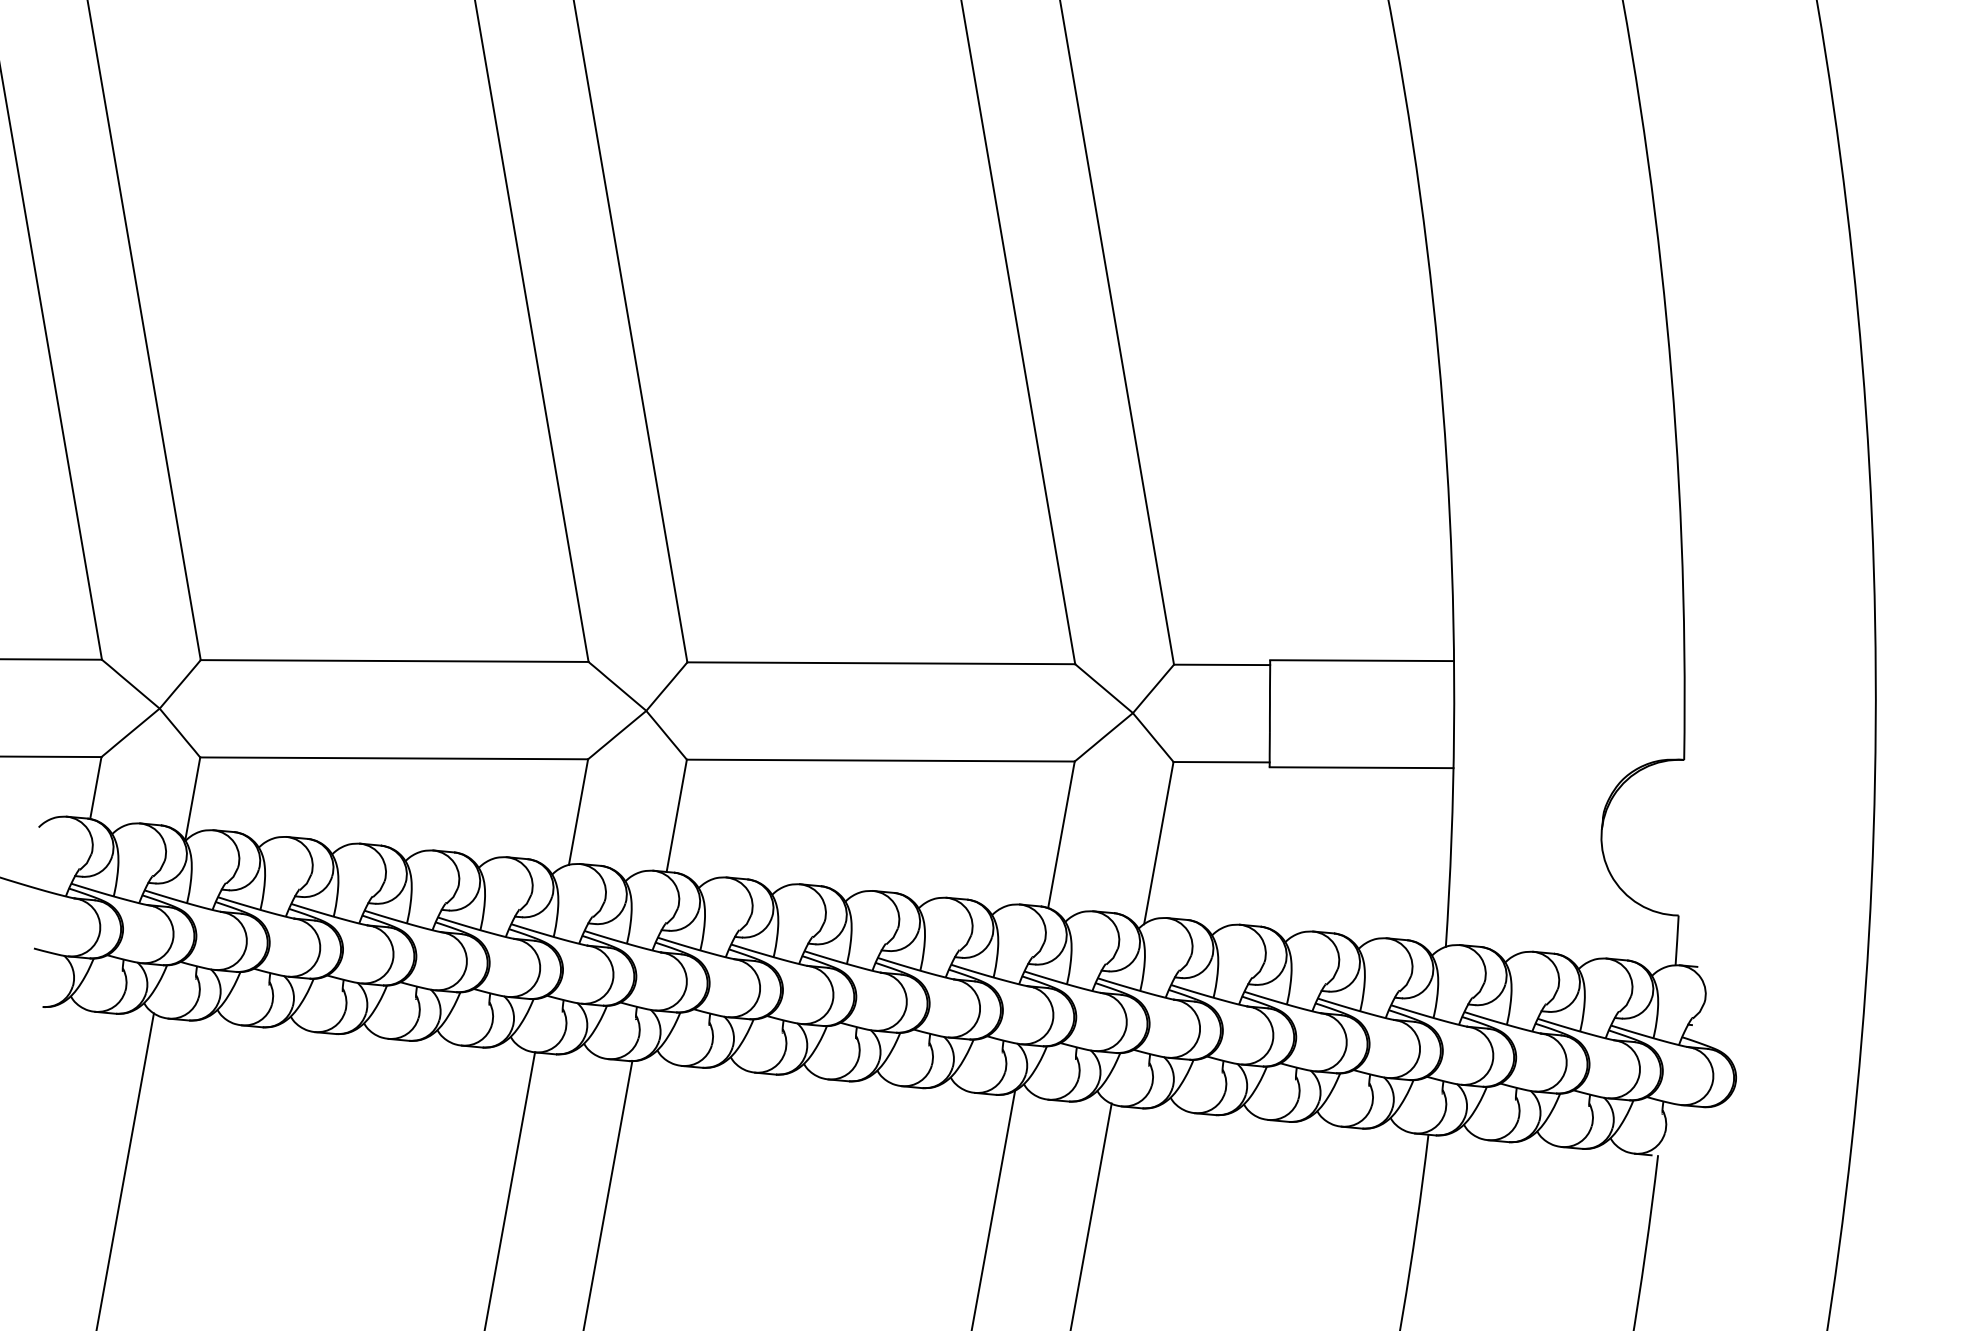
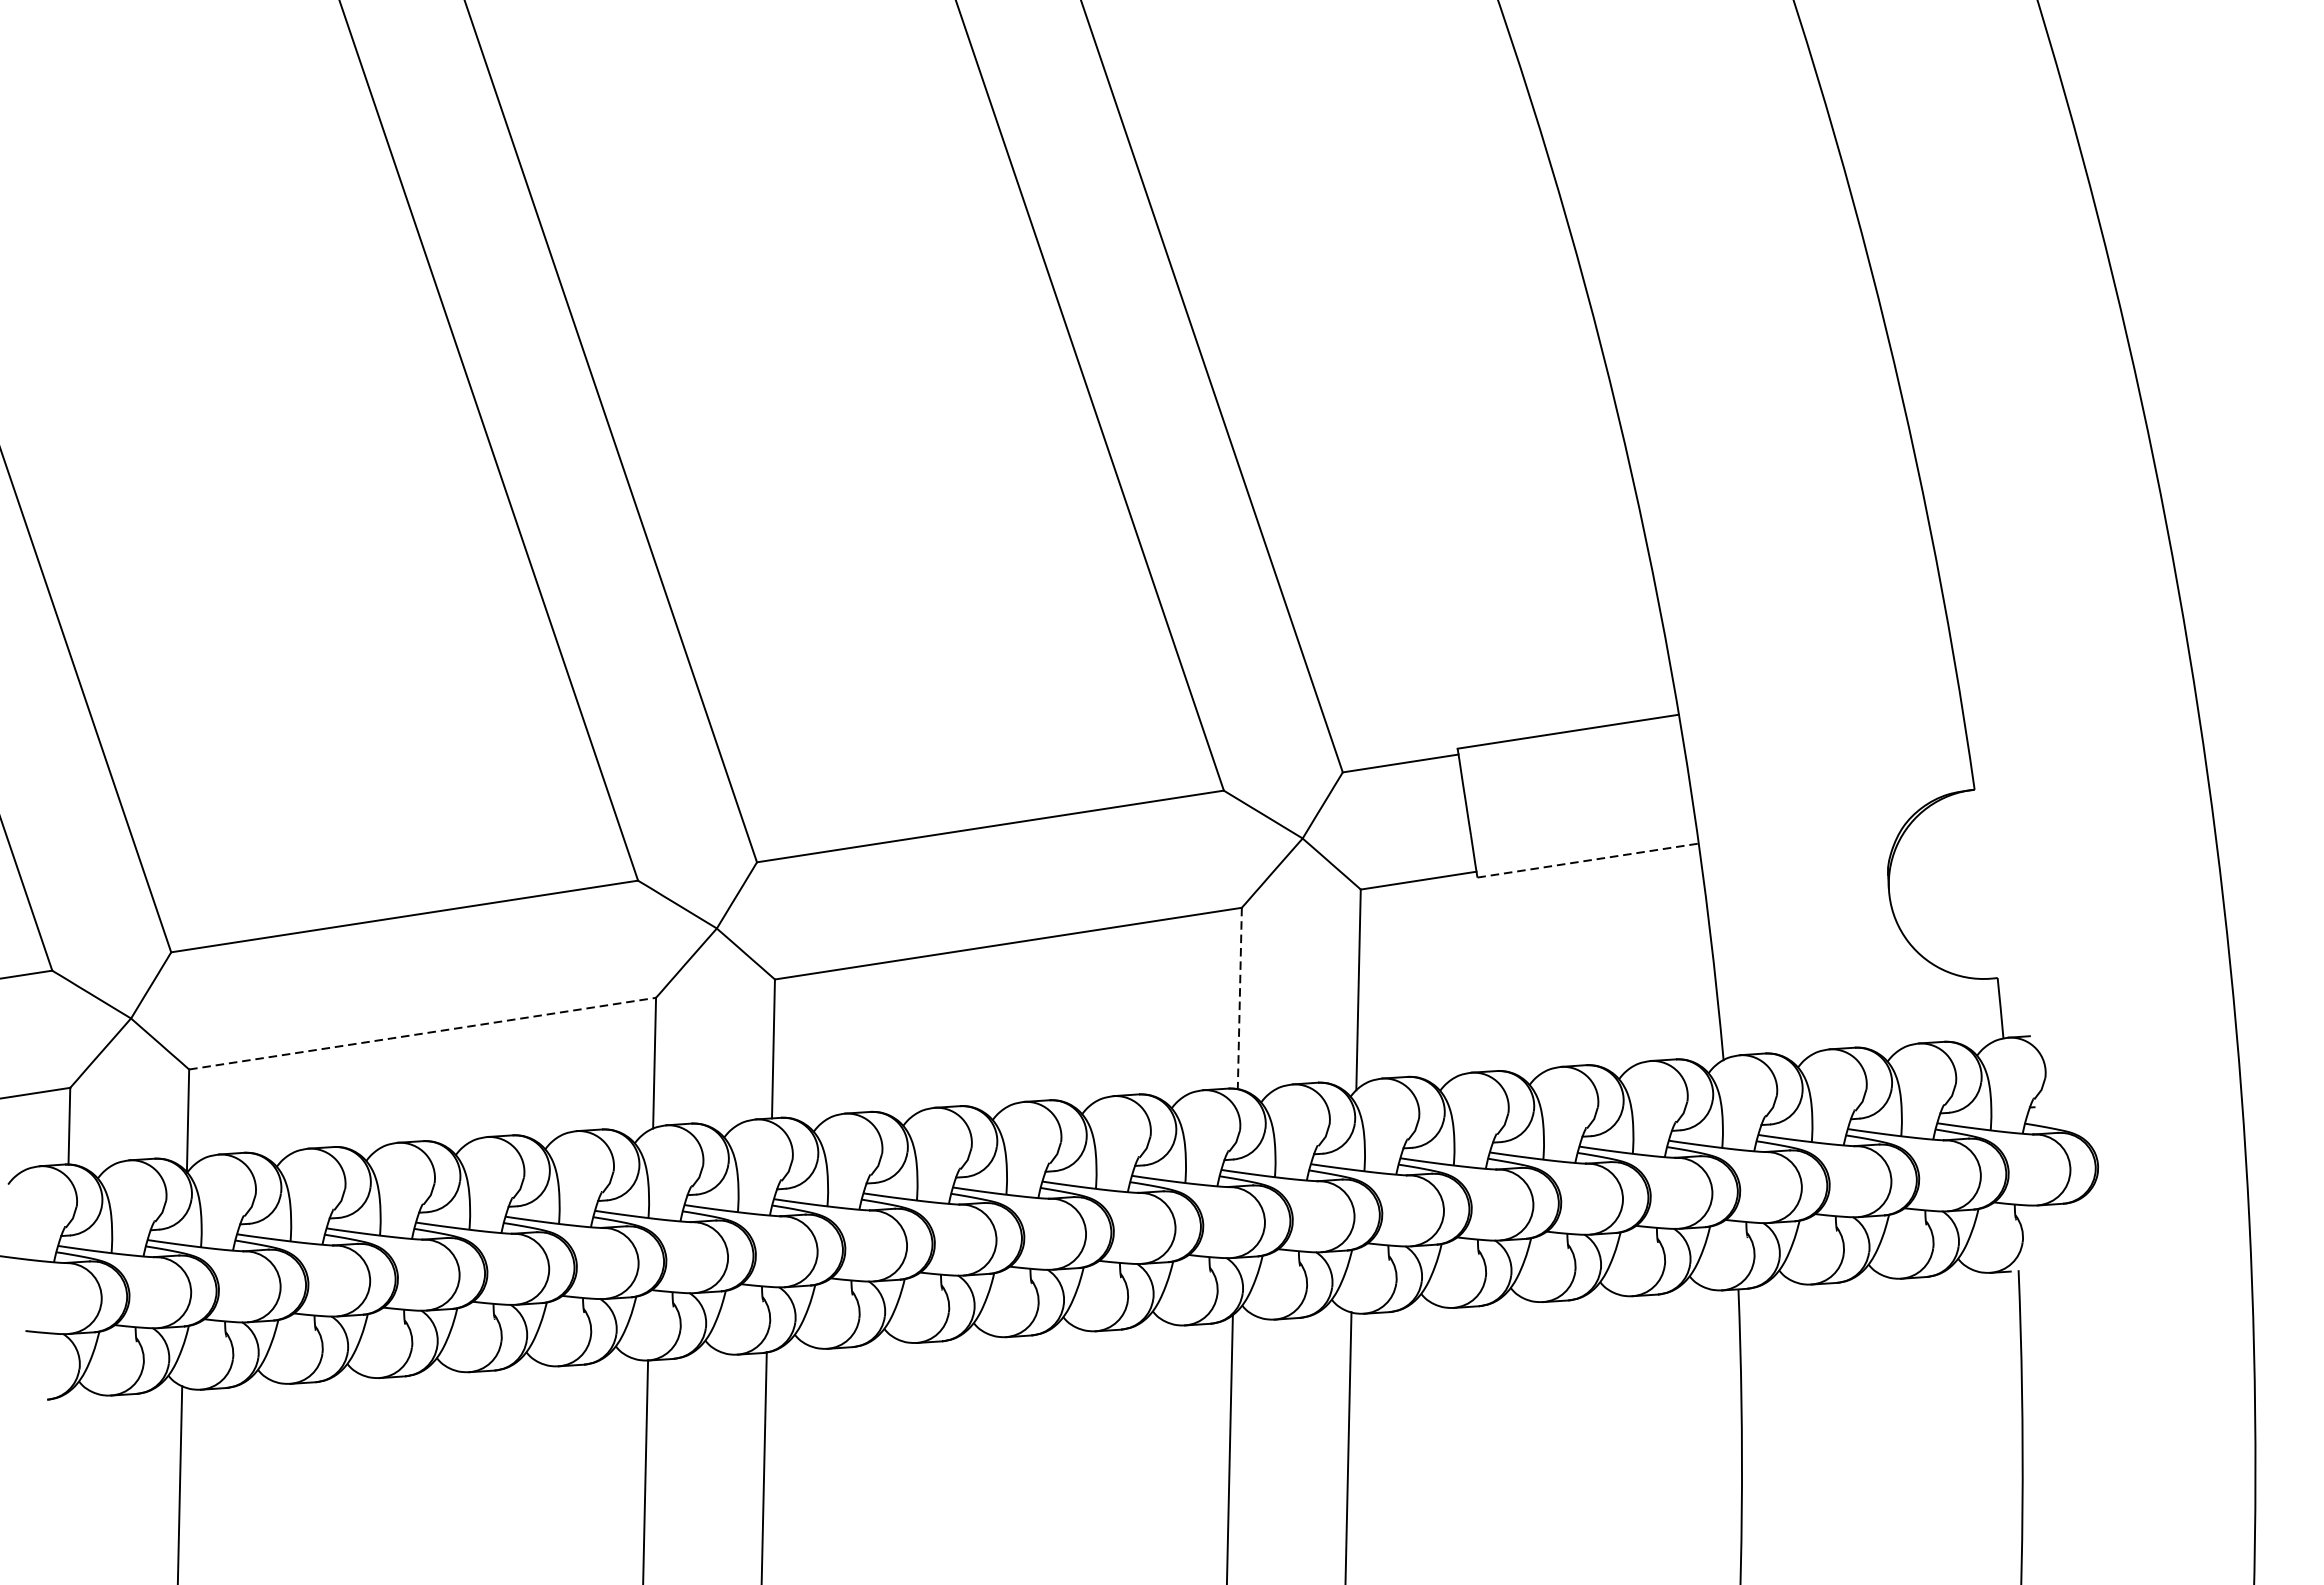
line: (394, 758) -> (423, 1033), solid -> dashed
line: (1361, 767) -> (1587, 860), solid -> dashed
line: (1061, 835) -> (1240, 999), solid -> dashed

